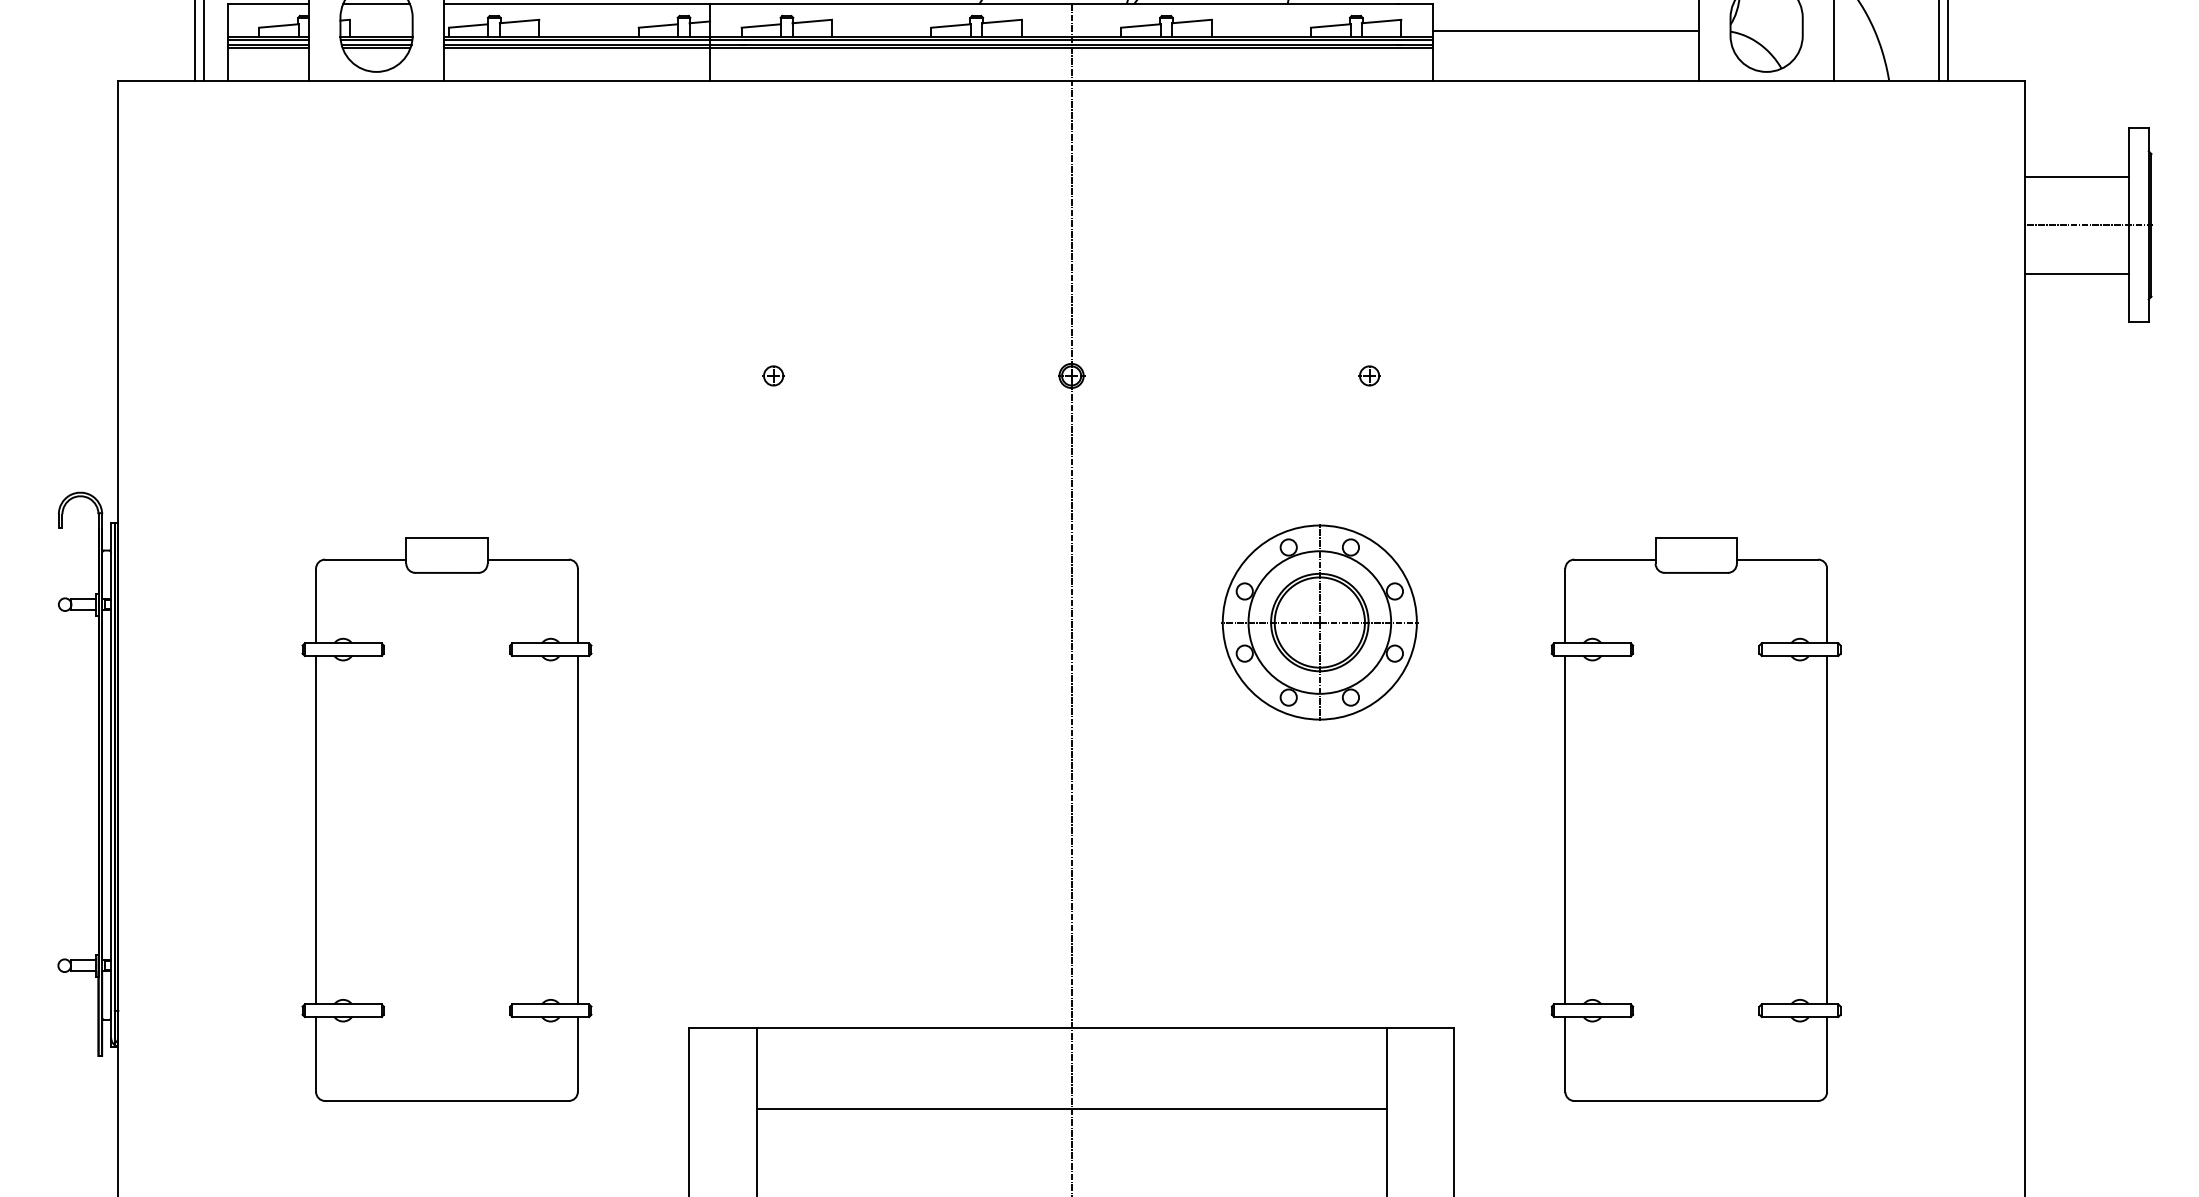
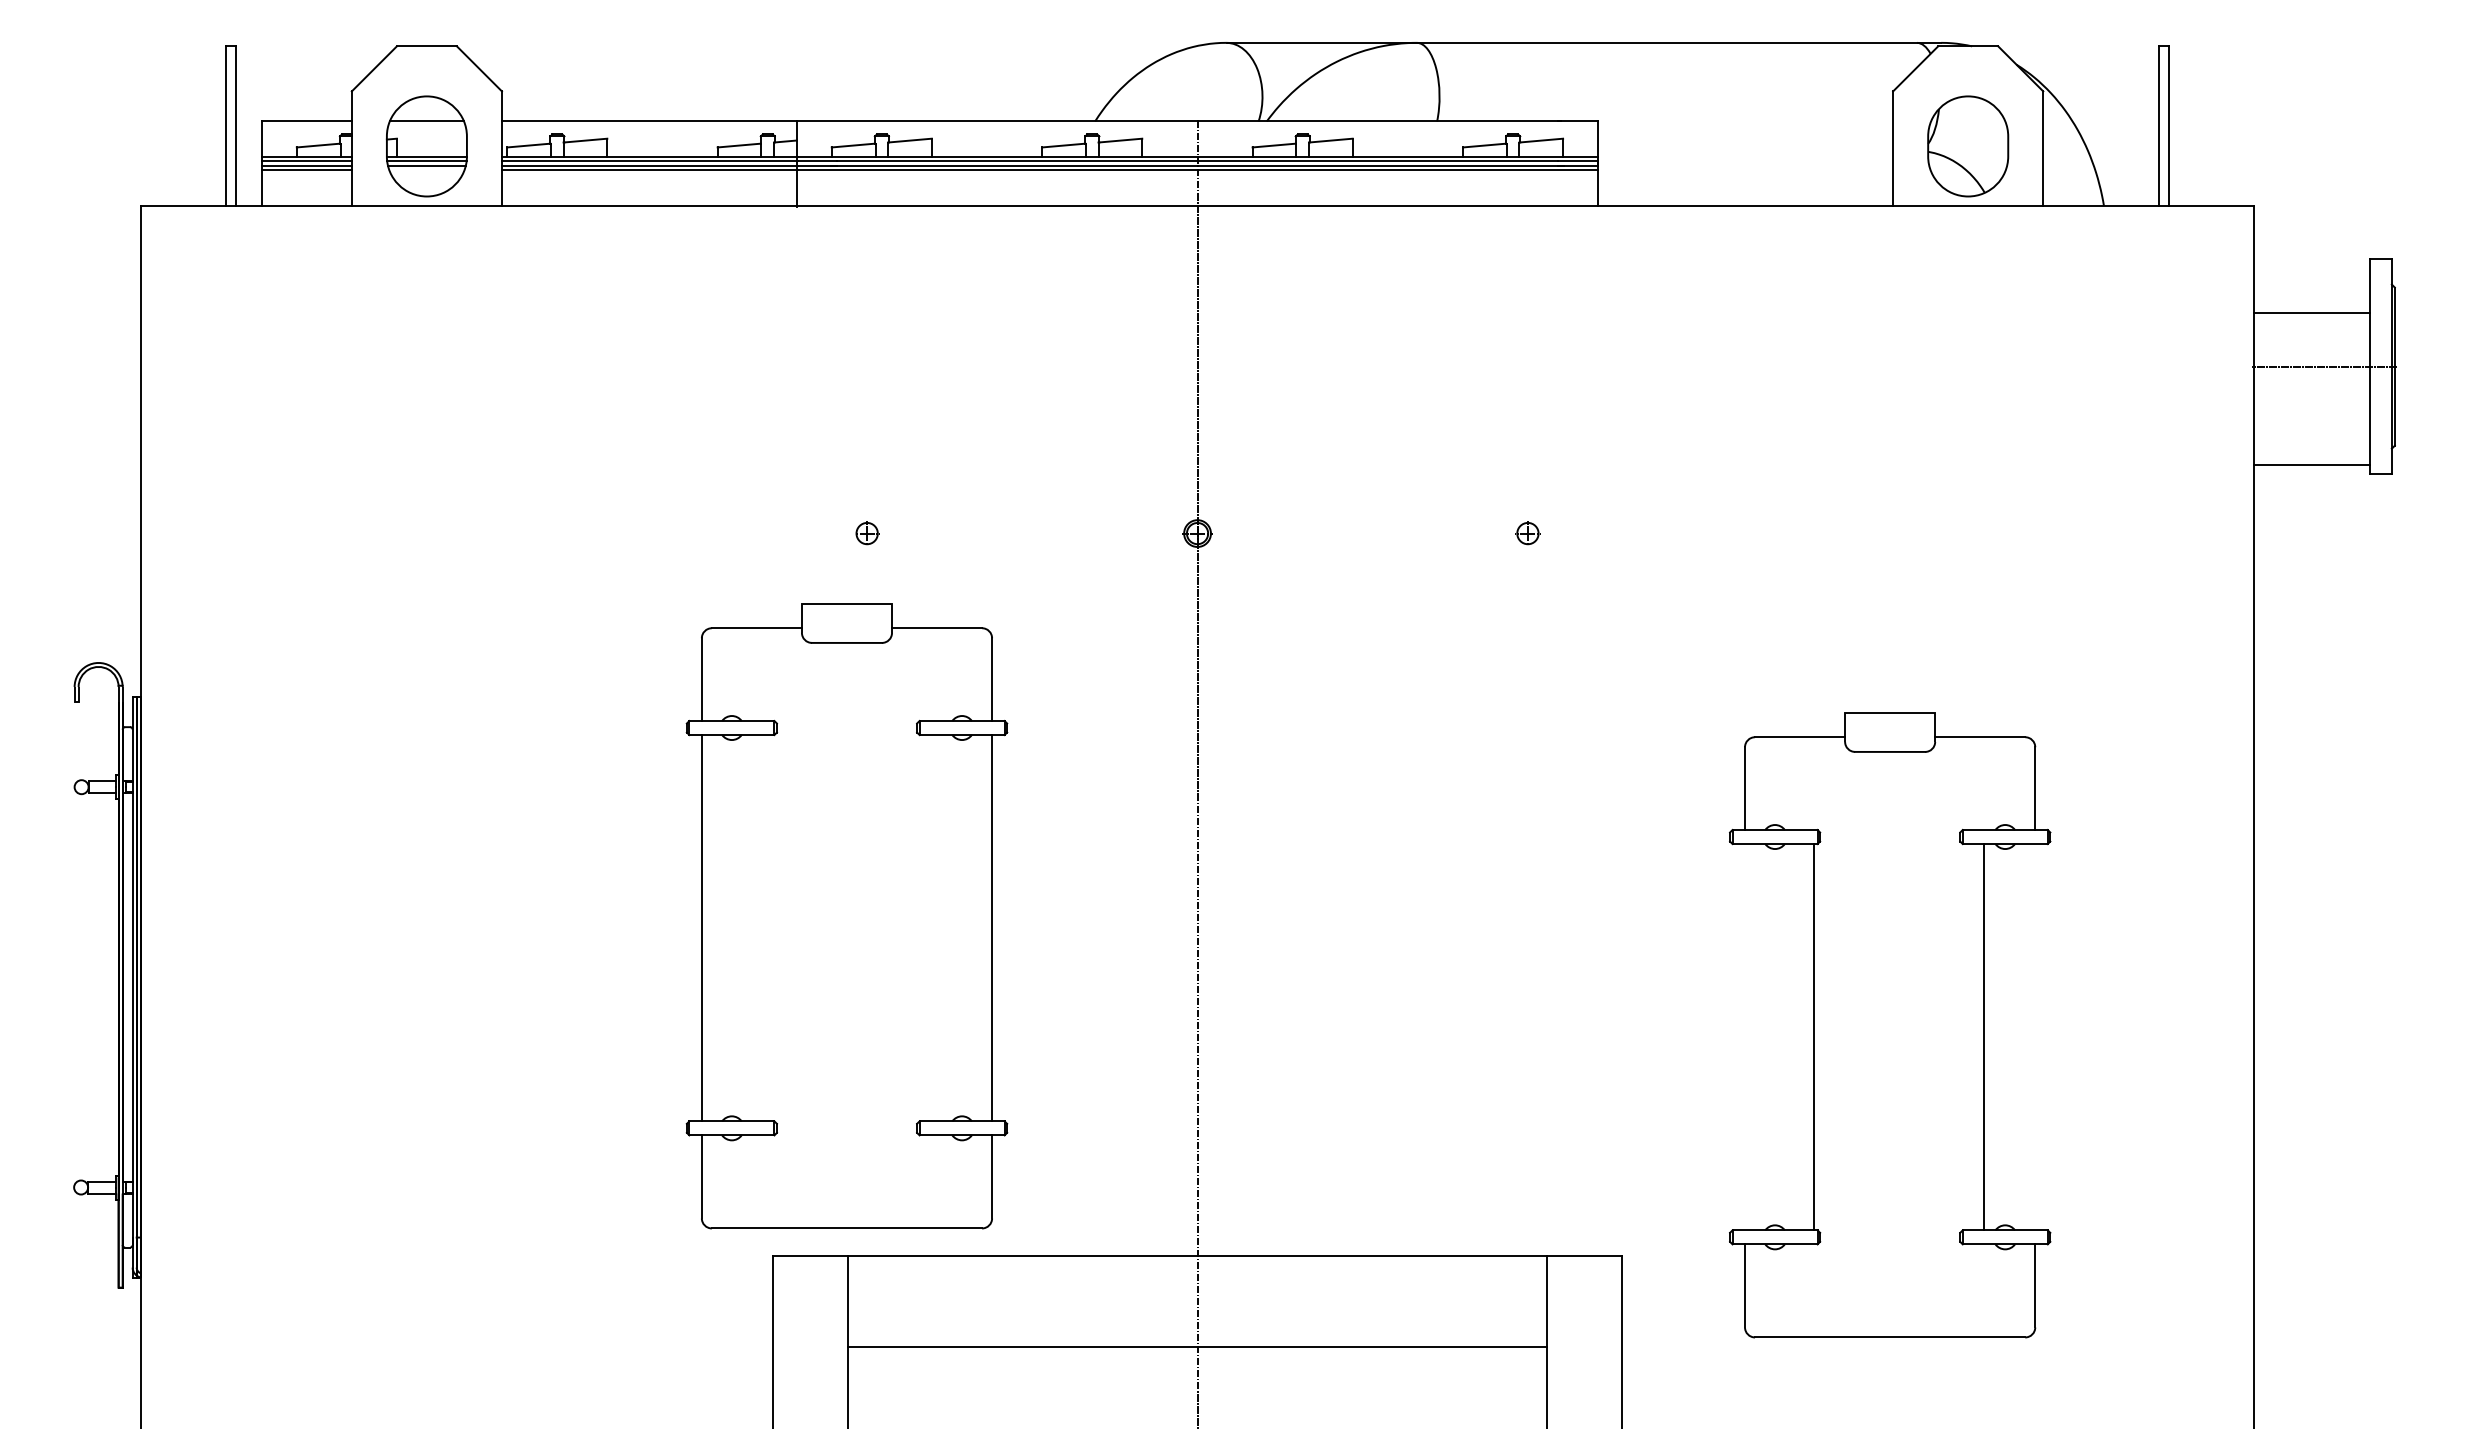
line: (1565, 30) -> (1745, 150), removed
line: (376, 48) -> (426, 170), removed
line: (2077, 273) -> (2312, 464), moved
part: (1319, 622) -> (1472, 806), removed
part: (446, 819) -> (846, 916), moved
line: (1565, 830) -> (1814, 1037), moved
line: (1827, 830) -> (1984, 1037), moved

